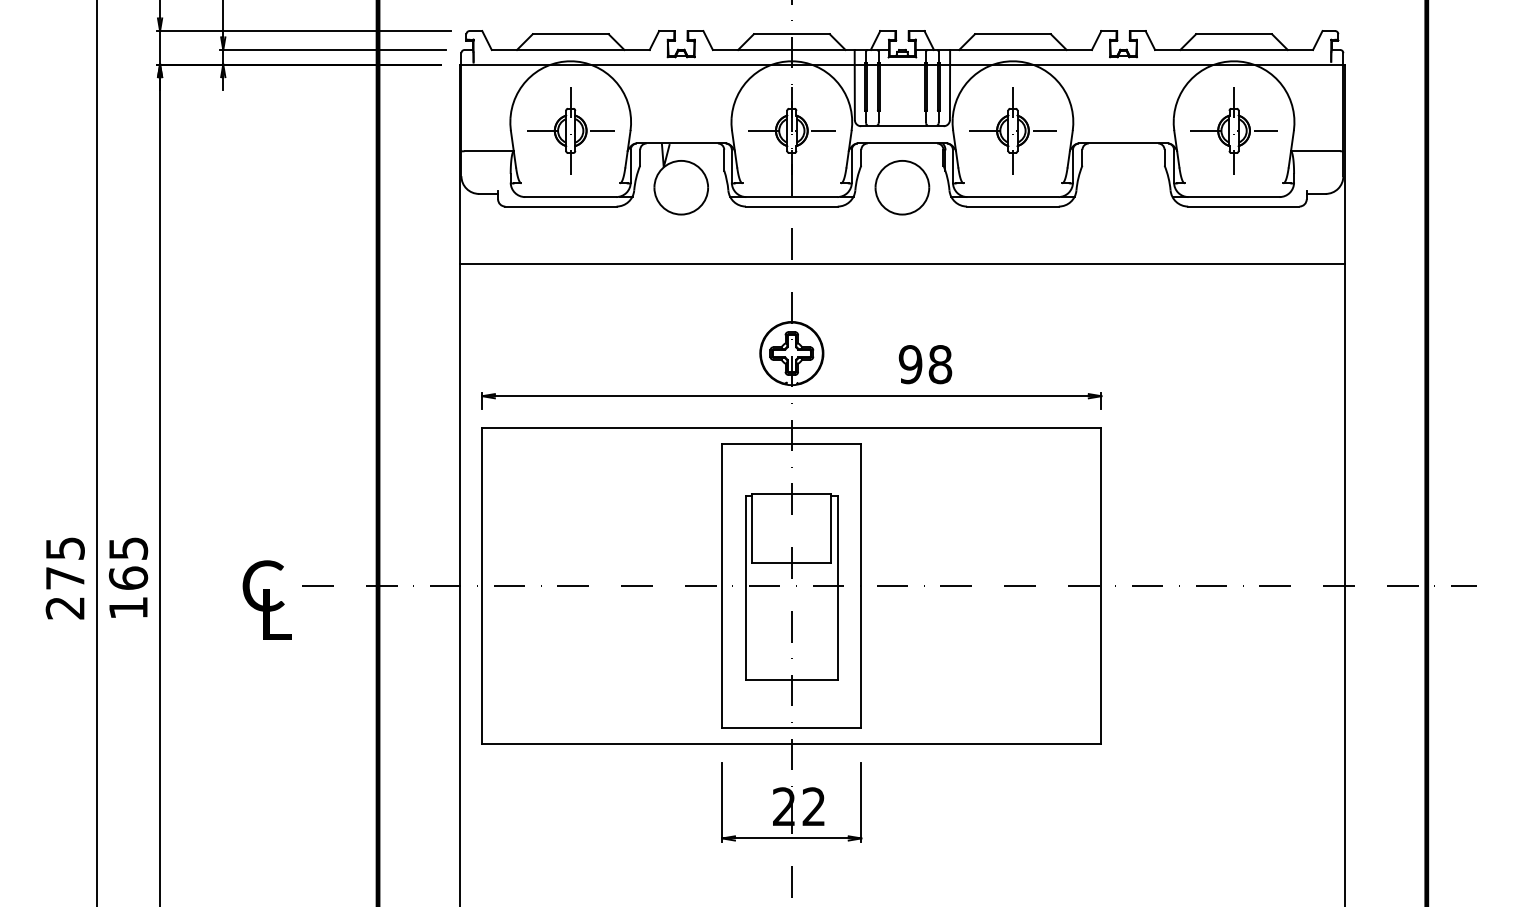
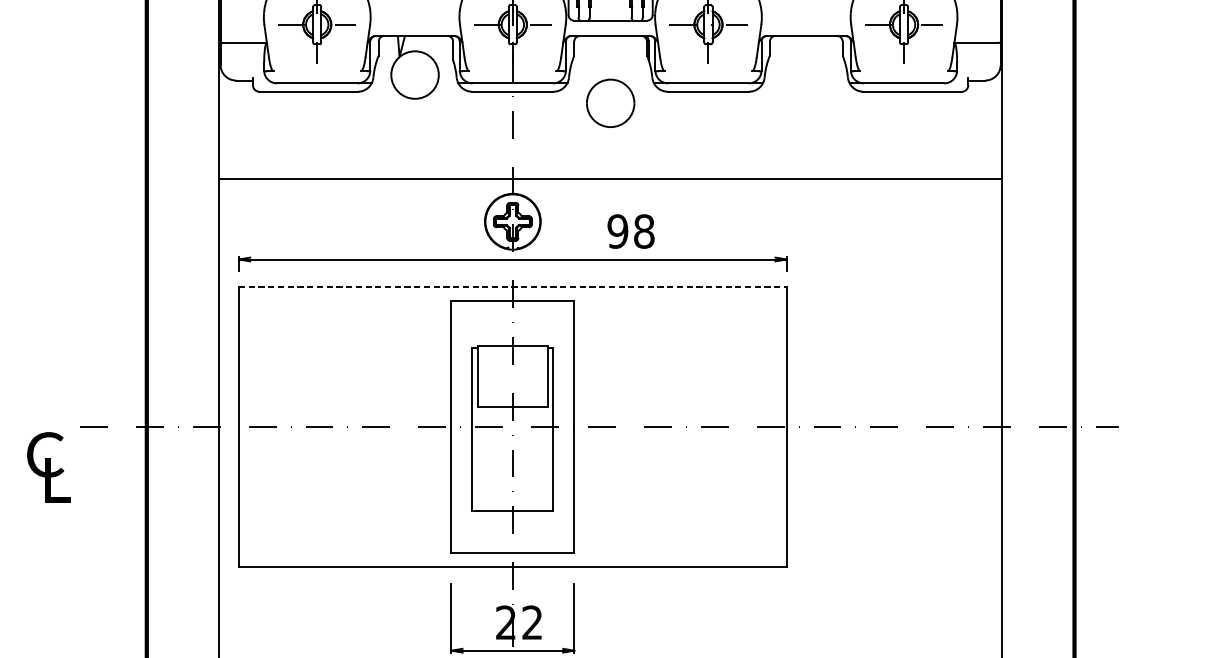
part: (902, 187) -> (610, 103), moved
line: (902, 263) -> (610, 179), moved
line: (791, 427) -> (512, 287), solid -> dashed
text: (266, 599) -> (48, 466), moved

